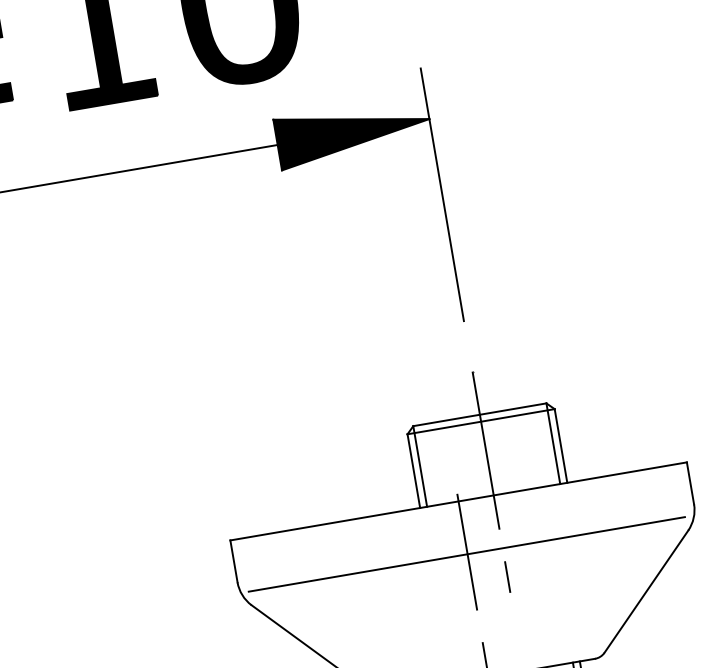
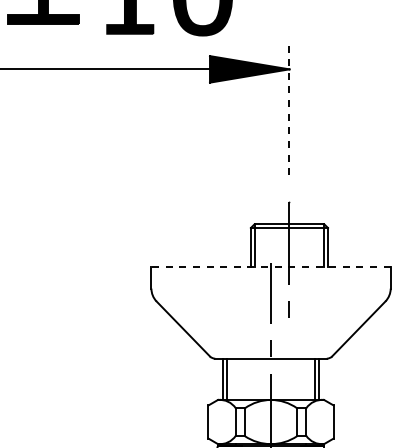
line: (442, 193) -> (289, 108), solid -> dashed
line: (459, 501) -> (271, 266), solid -> dashed
line: (466, 554) -> (270, 294), removed

